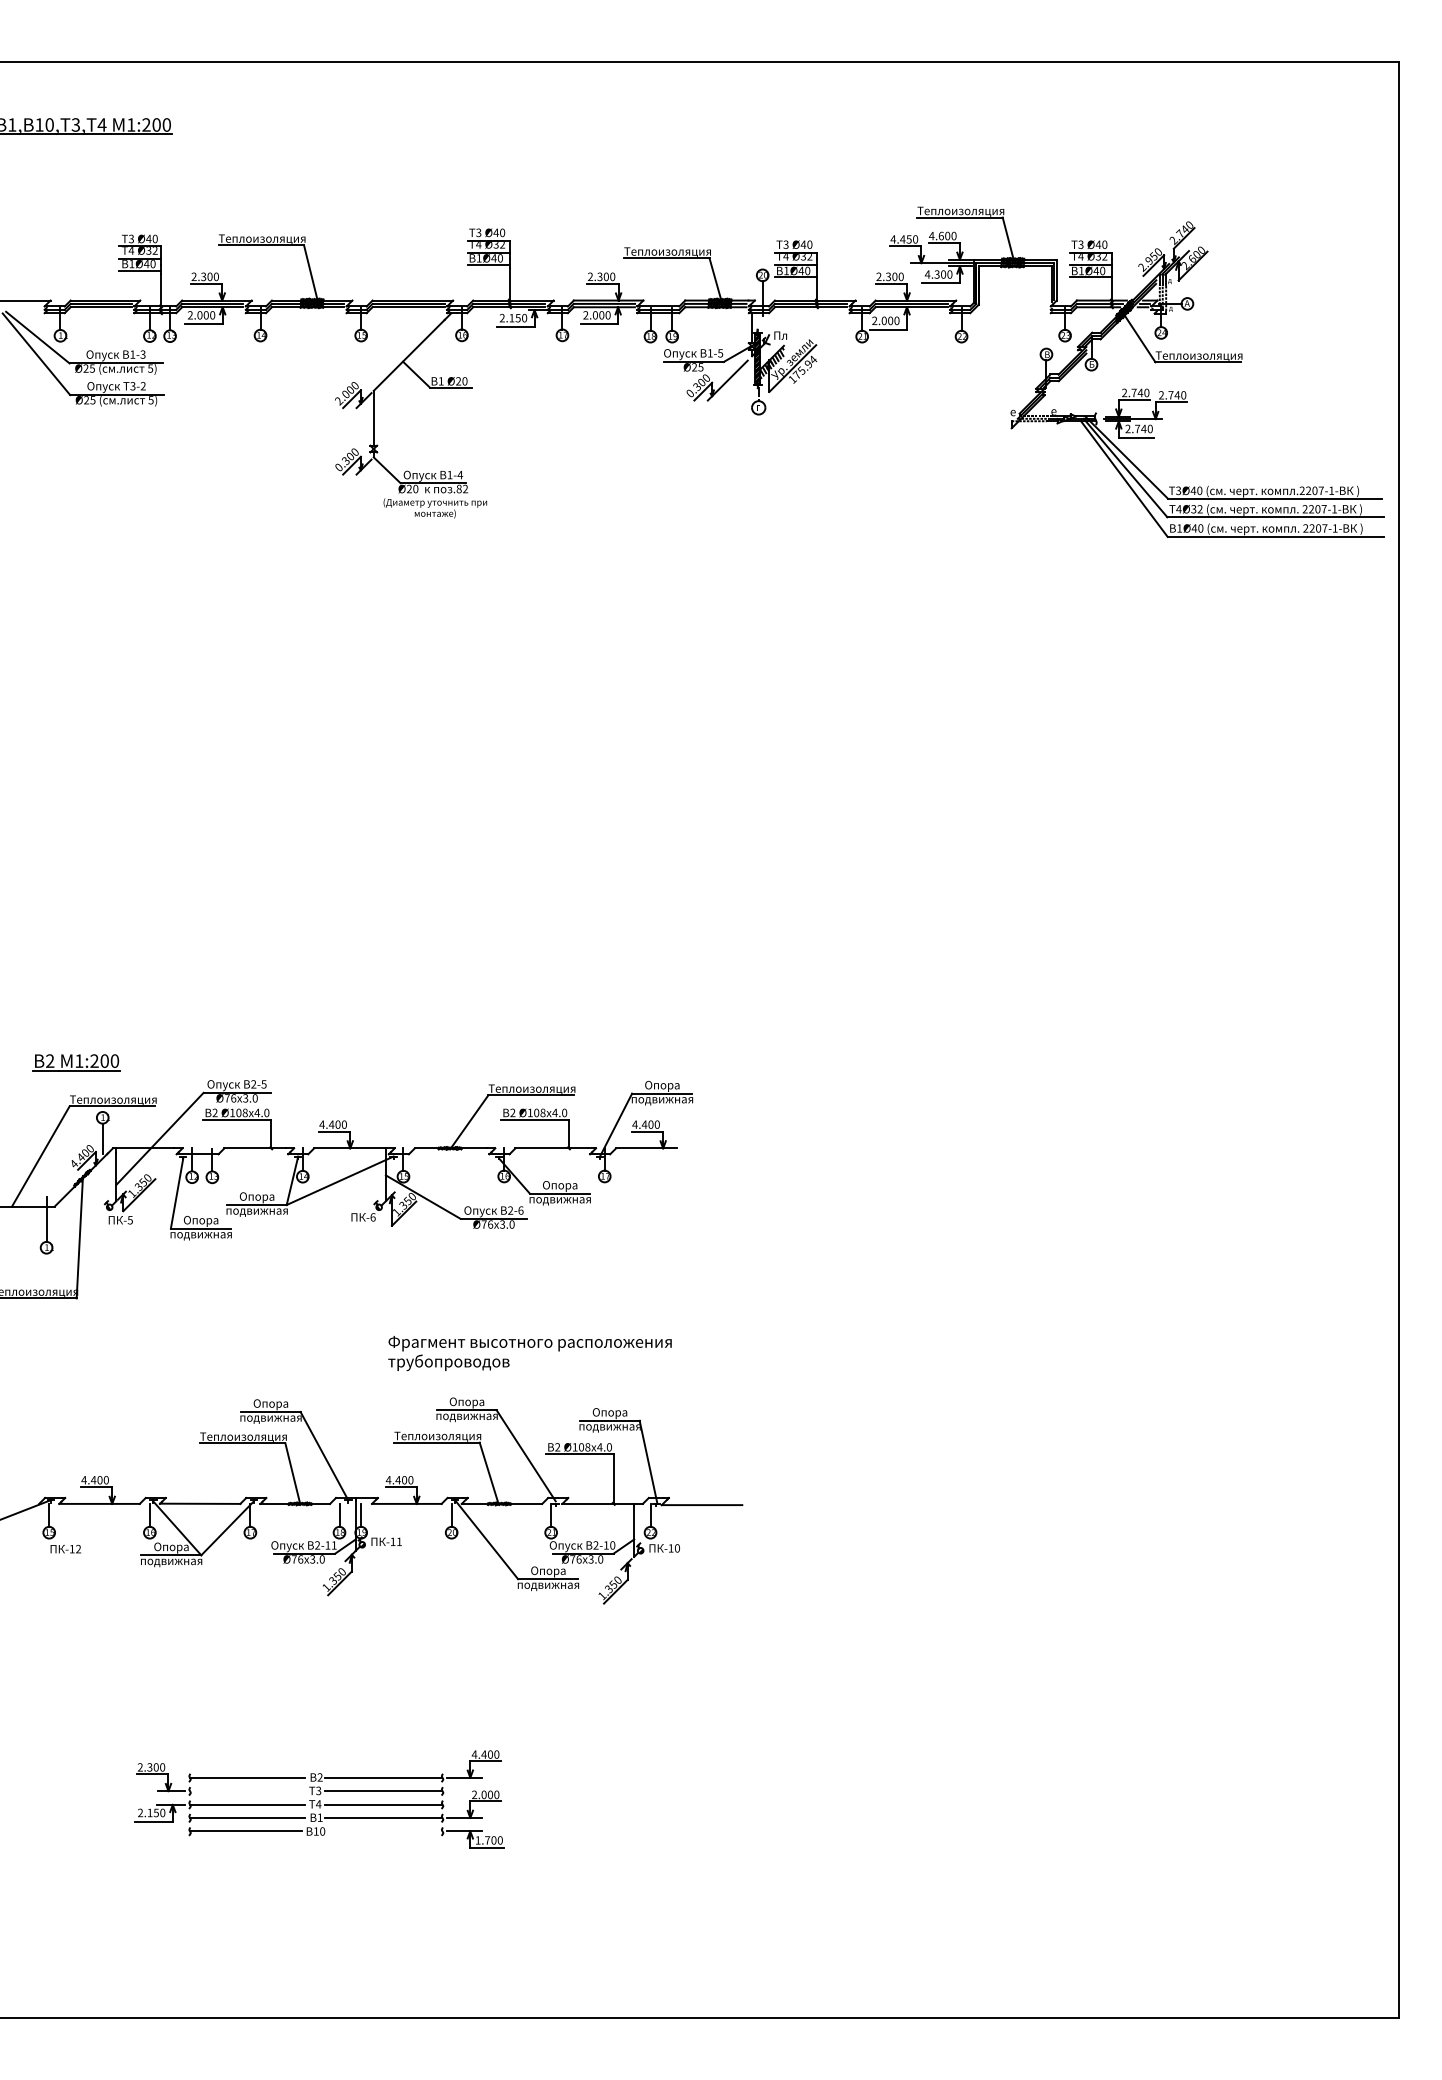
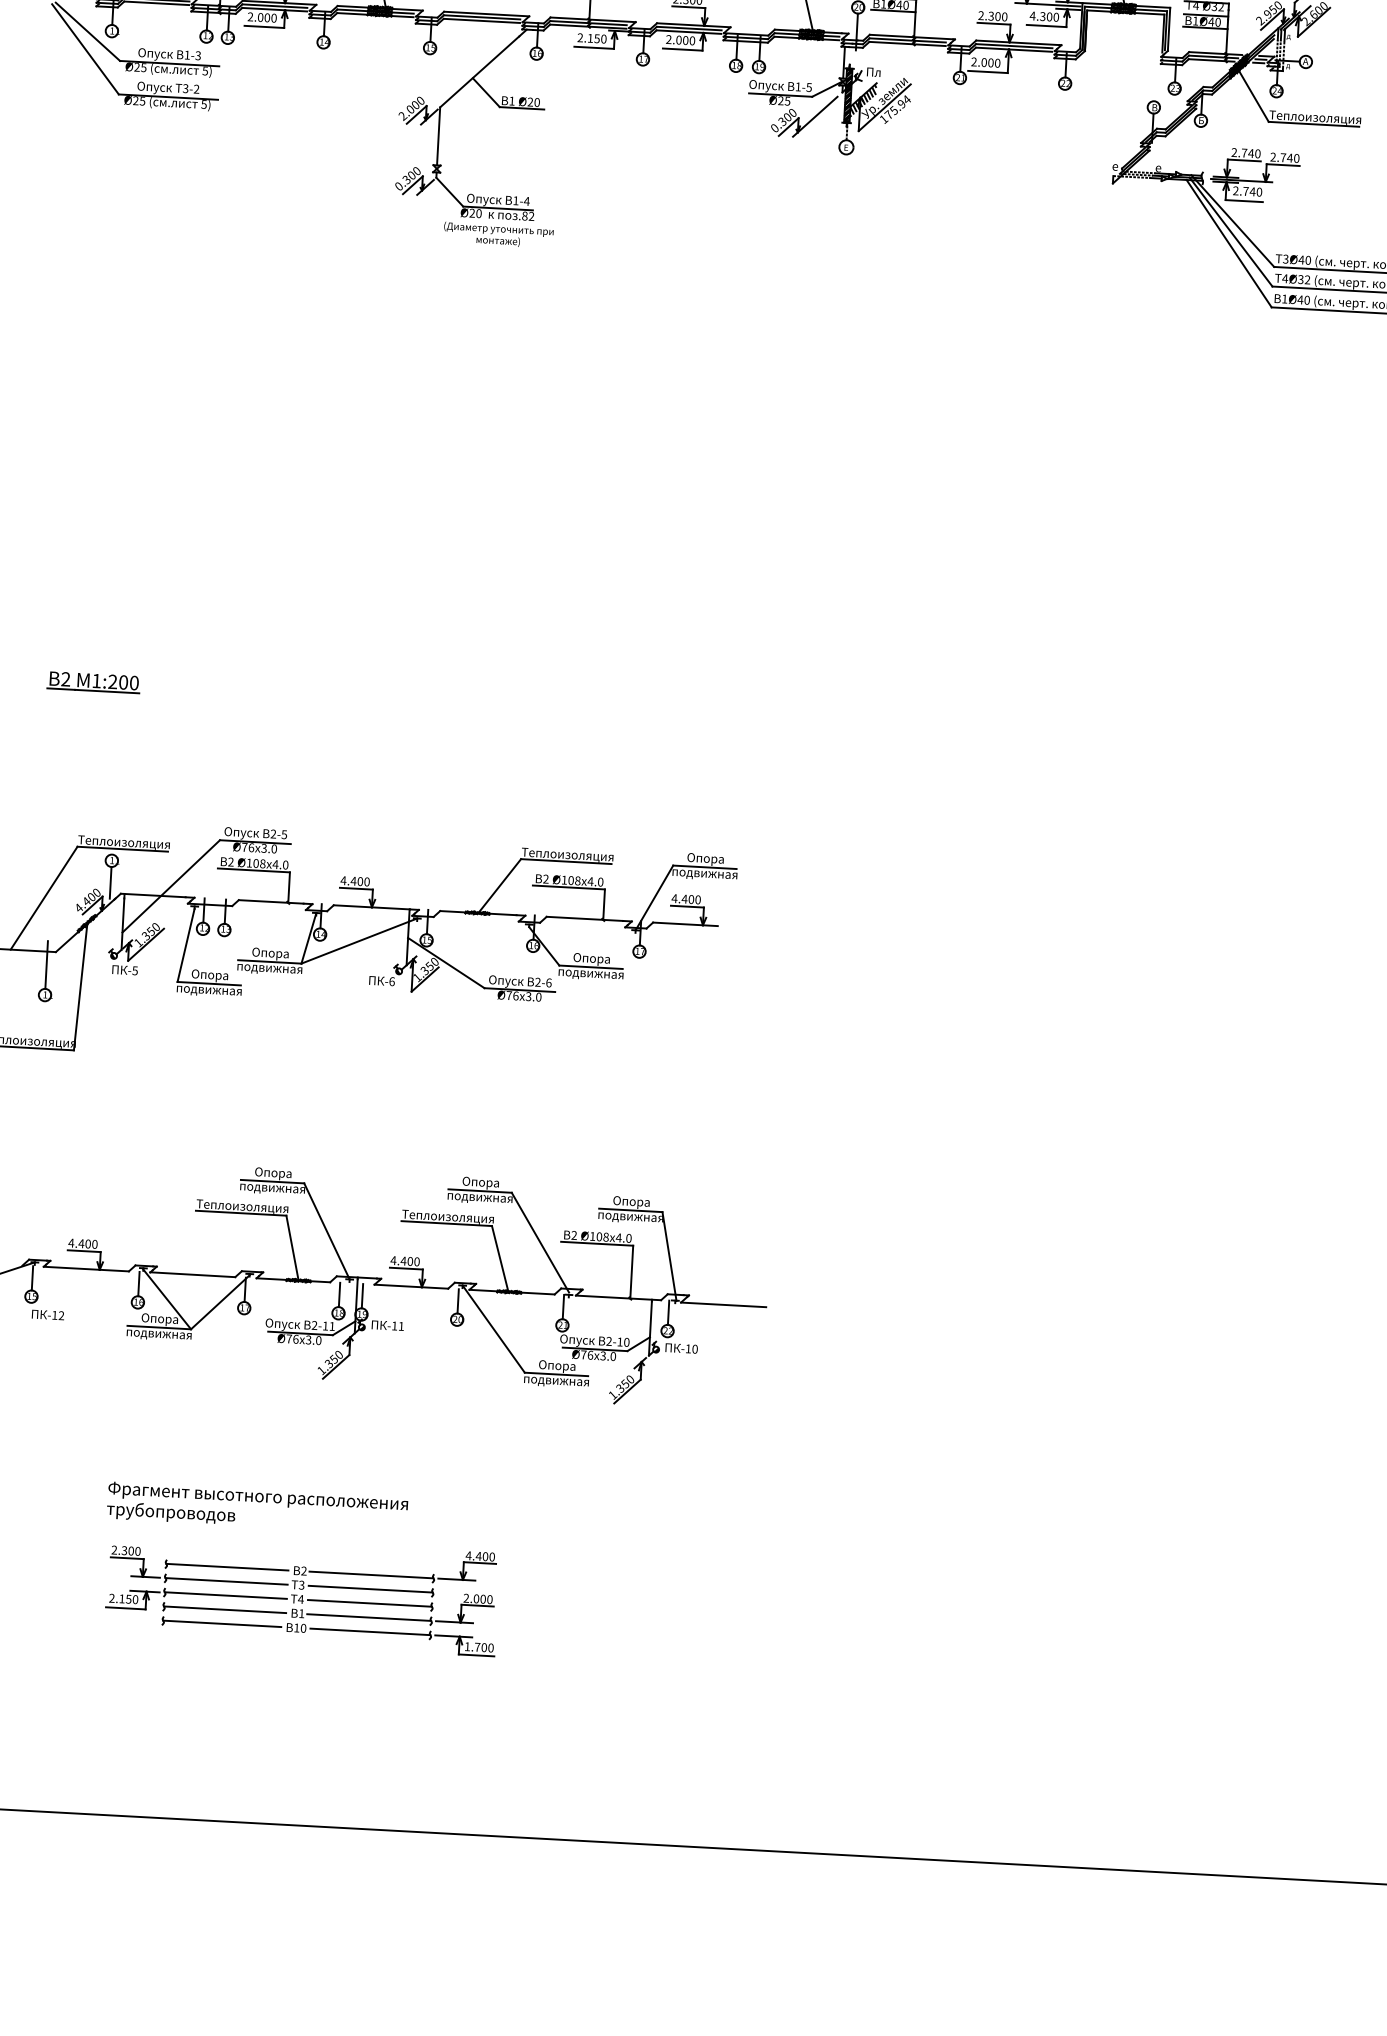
part: (76, 1062) -> (93, 682), moved
text: (529, 1353) -> (256, 1508), moved
line: (247, 1791) -> (226, 1581), added
line: (385, 1831) -> (370, 1632), added

